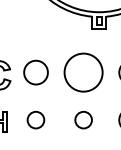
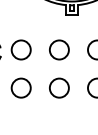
circle: (82, 72) -> (58, 49), size x0.62
circle: (35, 119) -> (20, 87), size x1.43
circle: (83, 119) -> (59, 87), size x1.43

